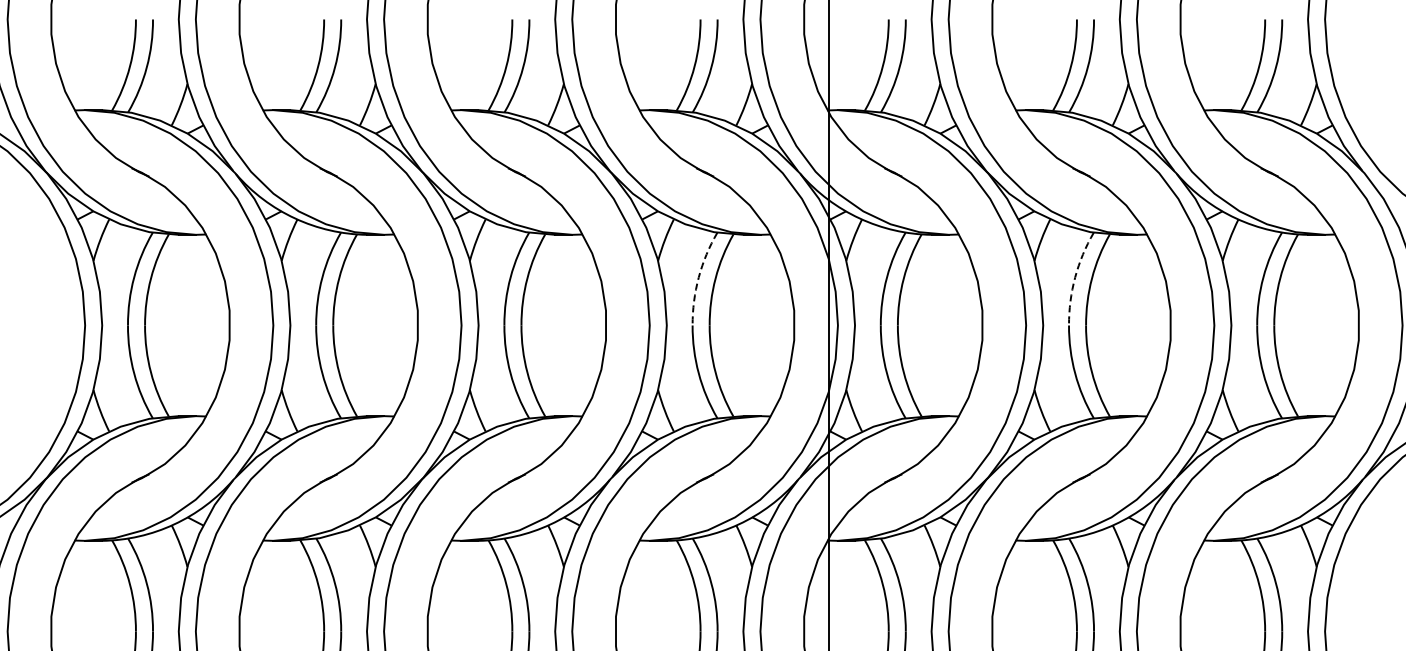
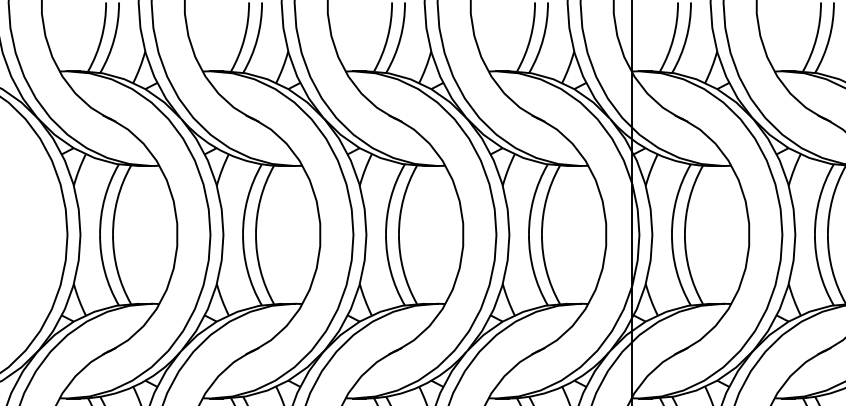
arc: (698, 277) -> (533, 198), dashed -> solid
arc: (1075, 277) -> (819, 198), dashed -> solid

